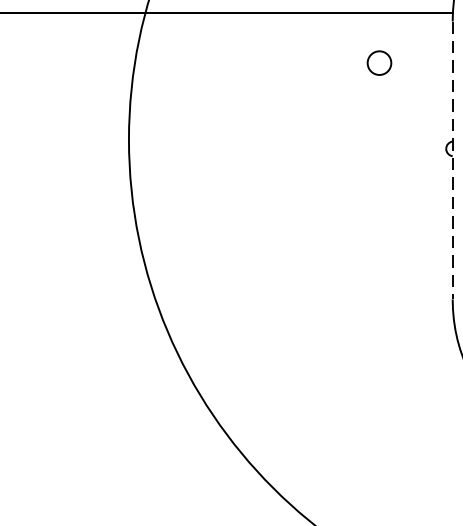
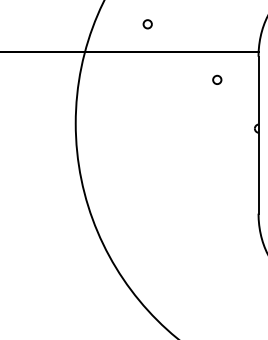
circle: (380, 61) -> (217, 79), size x0.62
line: (452, 161) -> (258, 135), dashed -> solid

